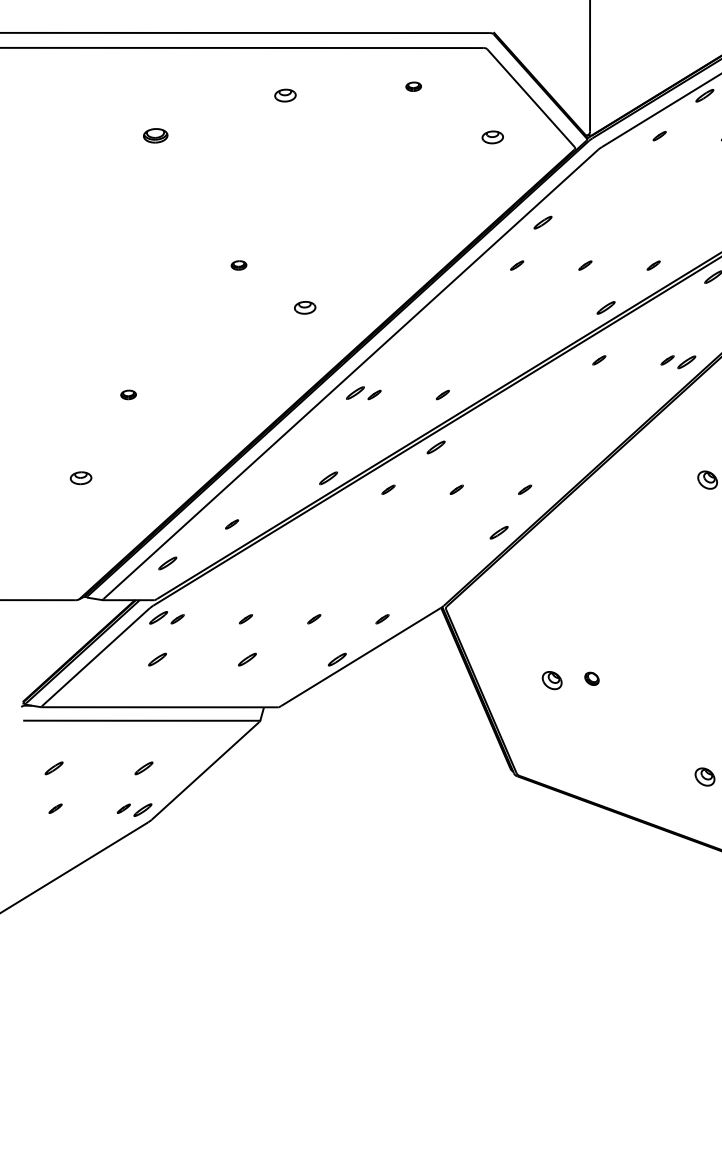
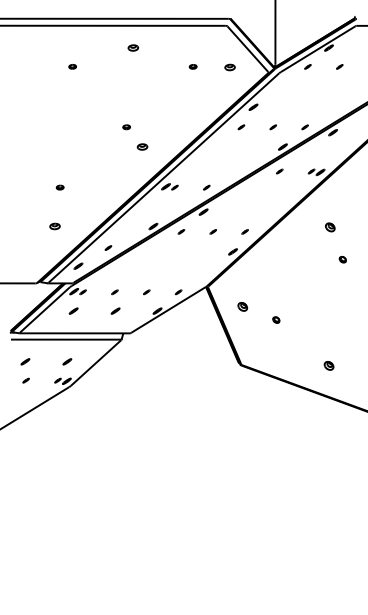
part: (412, 85) -> (192, 66), moved
part: (155, 135) -> (72, 66), size x0.62
part: (238, 265) -> (126, 127), moved
part: (79, 478) -> (54, 226), moved
part: (551, 679) -> (242, 306), moved

